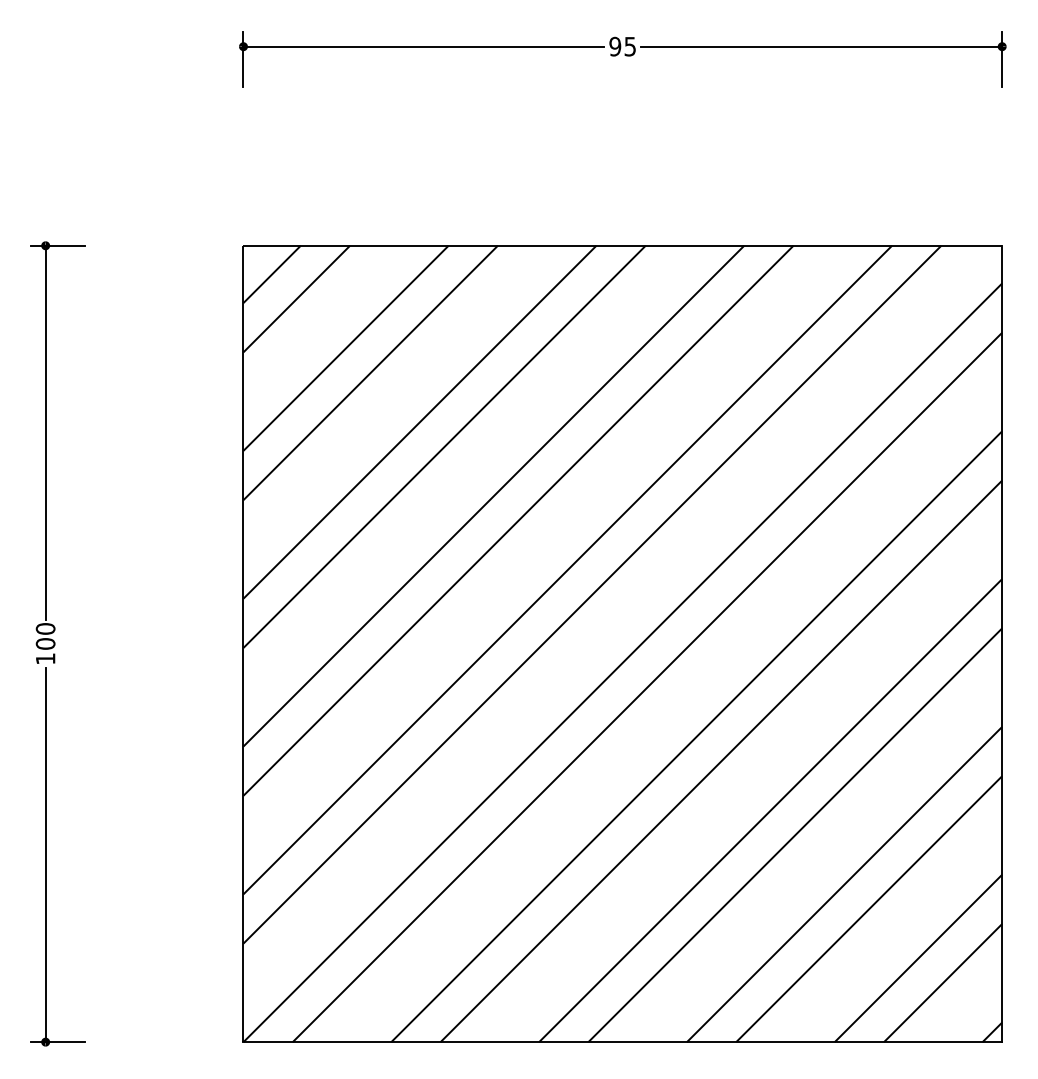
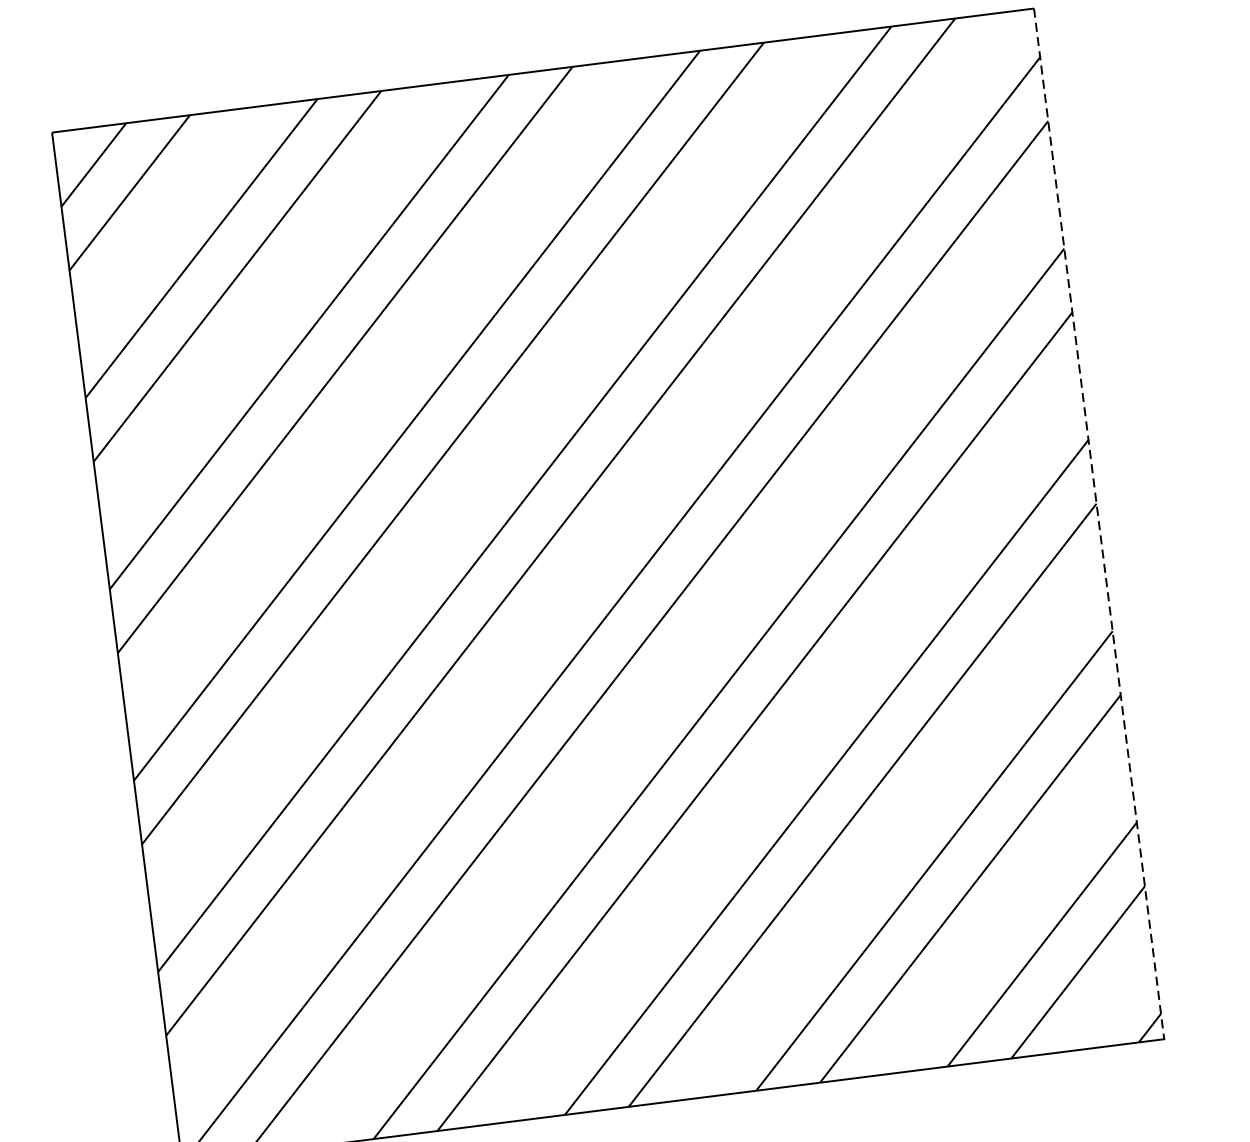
line: (1002, 644) -> (1099, 524), solid -> dashed

